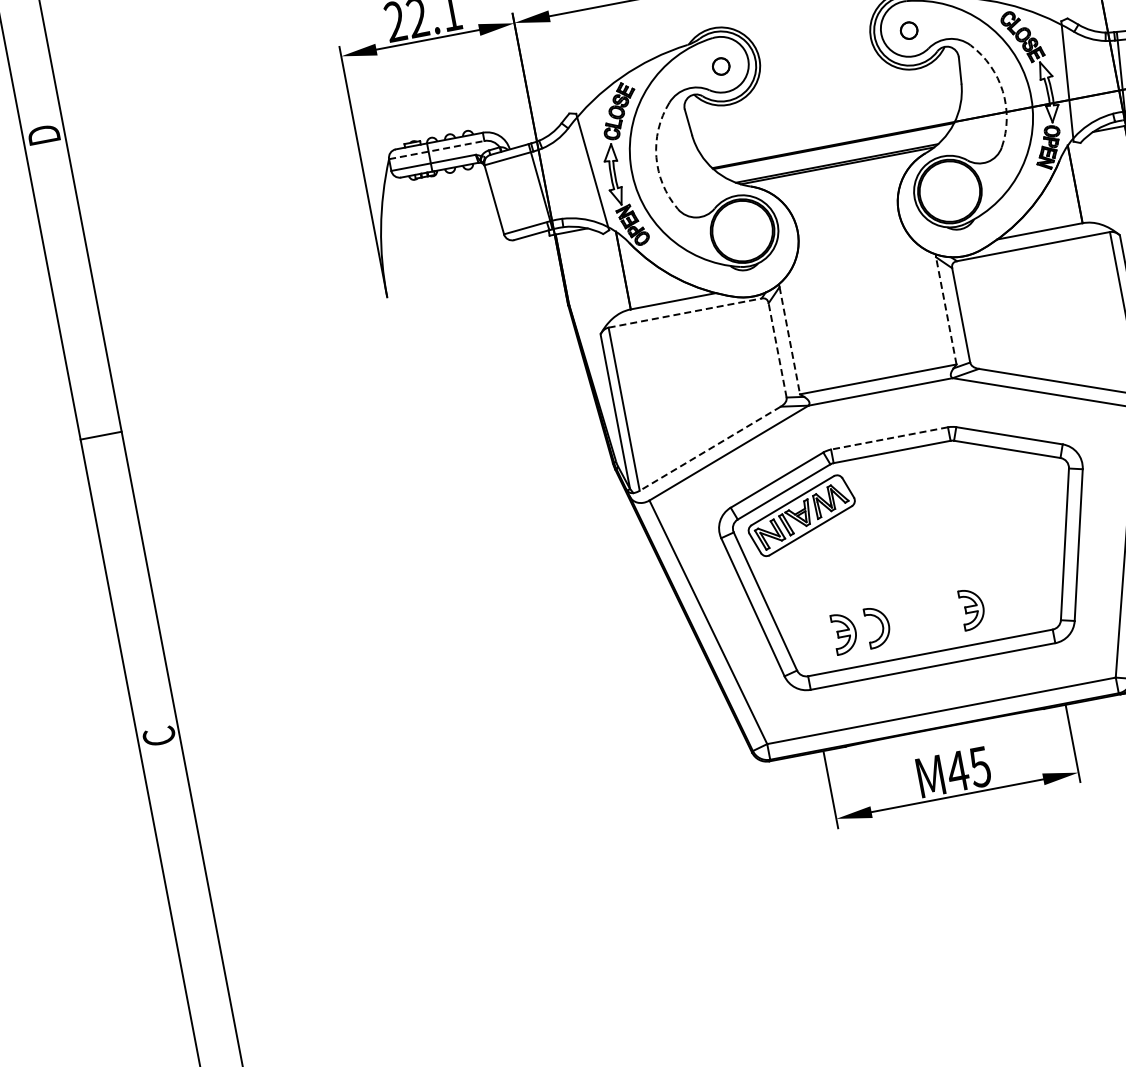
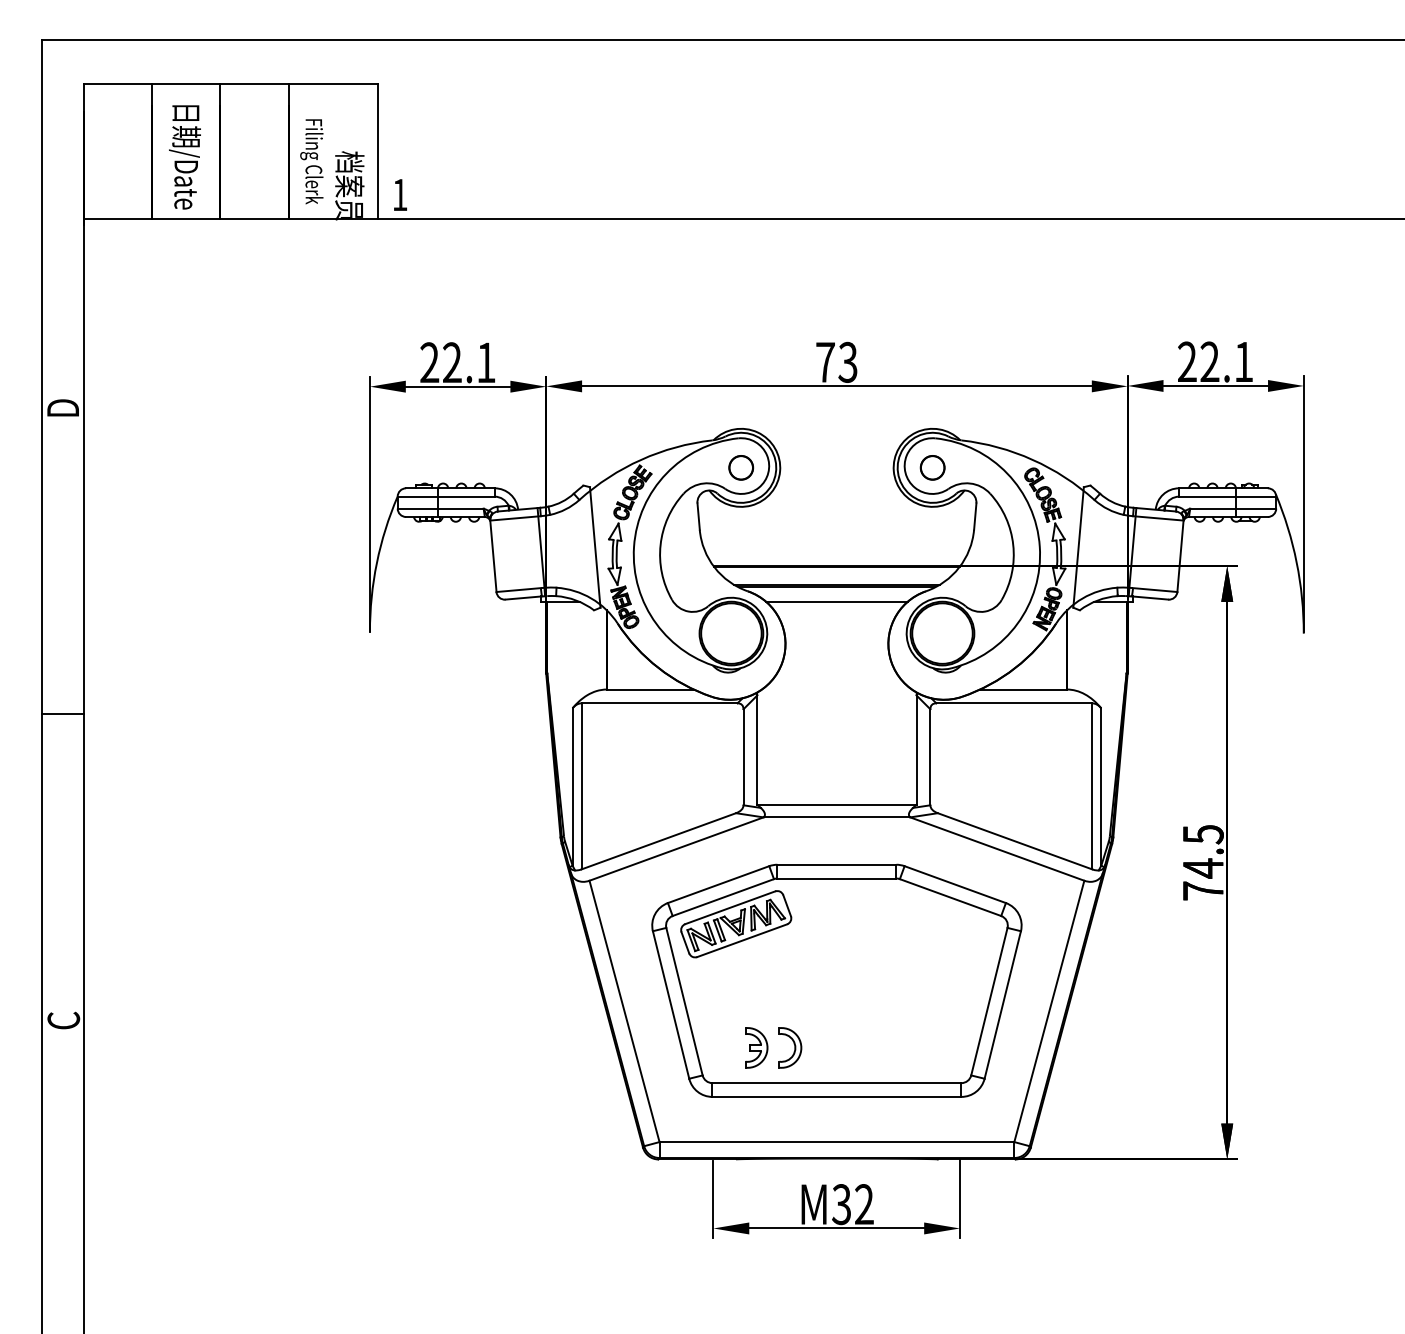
part: (908, 30) -> (932, 467), size x1.43
part: (721, 66) -> (741, 467), size x1.43
arc: (1002, 90) -> (1013, 544), dashed -> solid
line: (437, 149) -> (446, 496), dashed -> solid
arc: (656, 156) -> (660, 544), dashed -> solid
line: (839, 179) -> (836, 601), added
line: (946, 311) -> (916, 750), dashed -> solid
line: (685, 313) -> (659, 703), dashed -> solid
line: (790, 341) -> (757, 750), dashed -> solid
line: (777, 349) -> (743, 756), dashed -> solid
line: (889, 438) -> (836, 864), dashed -> solid
line: (709, 449) -> (658, 841), dashed -> solid
part: (972, 608) -> (886, 1047), removed
text: (968, 769) -> (852, 1204), M45 -> M32

